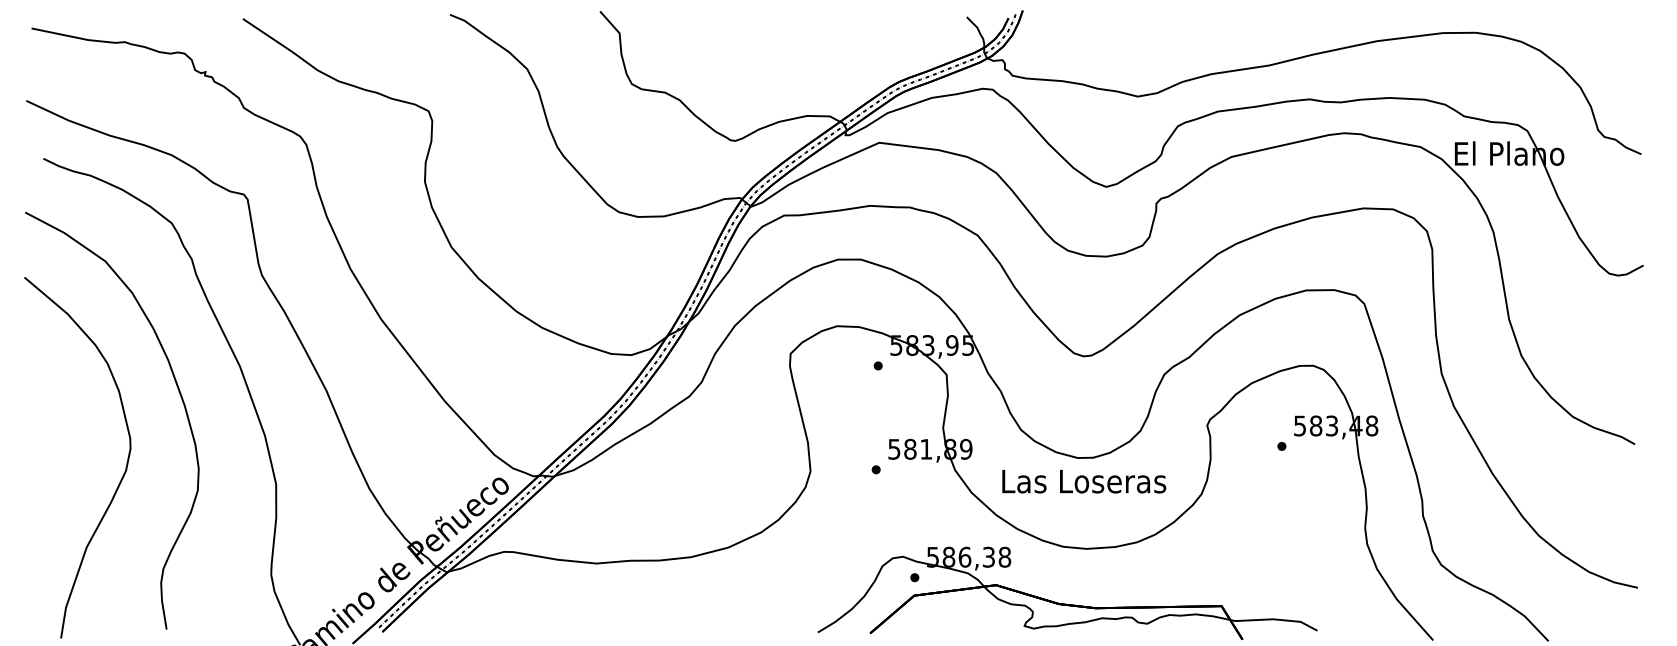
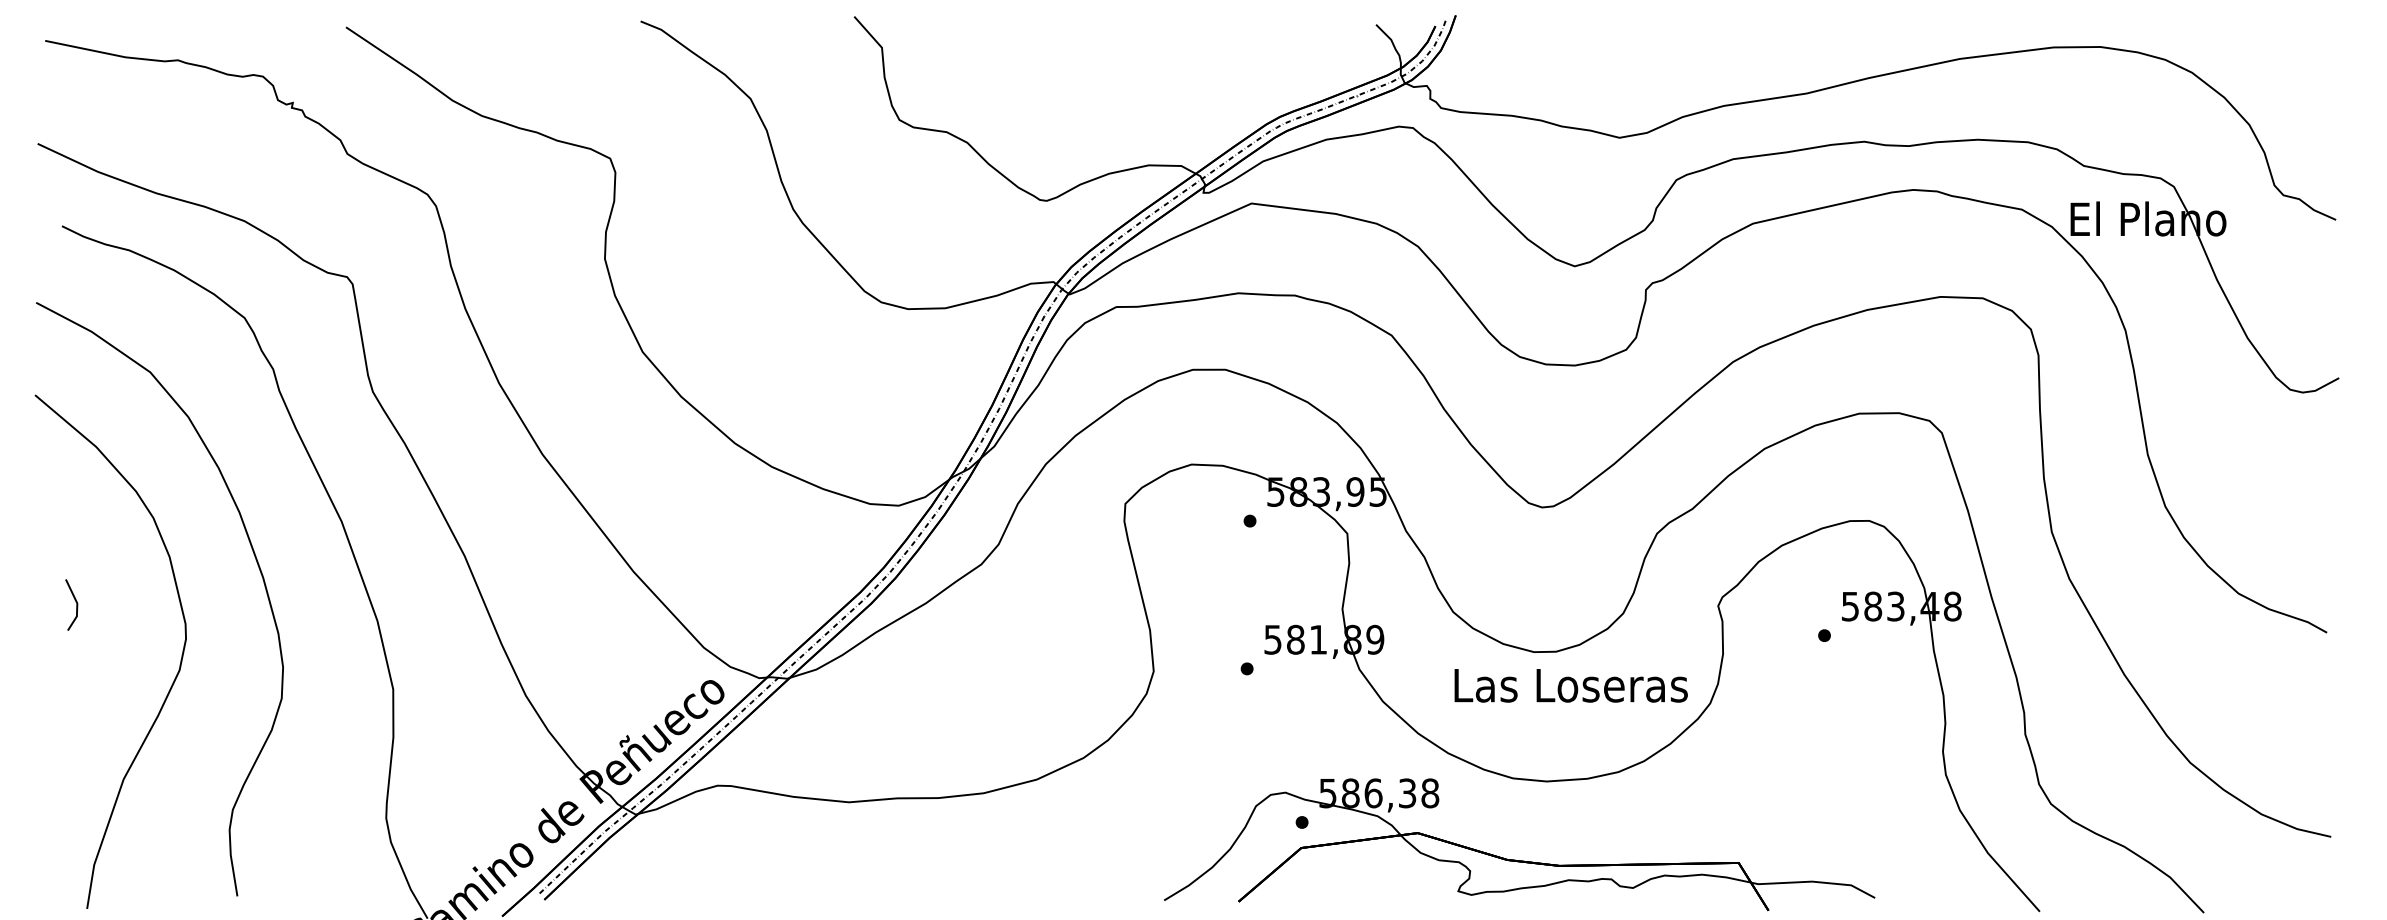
line: (52, 423) -> (75, 602), added
text: (1083, 481) -> (1570, 685), moved

